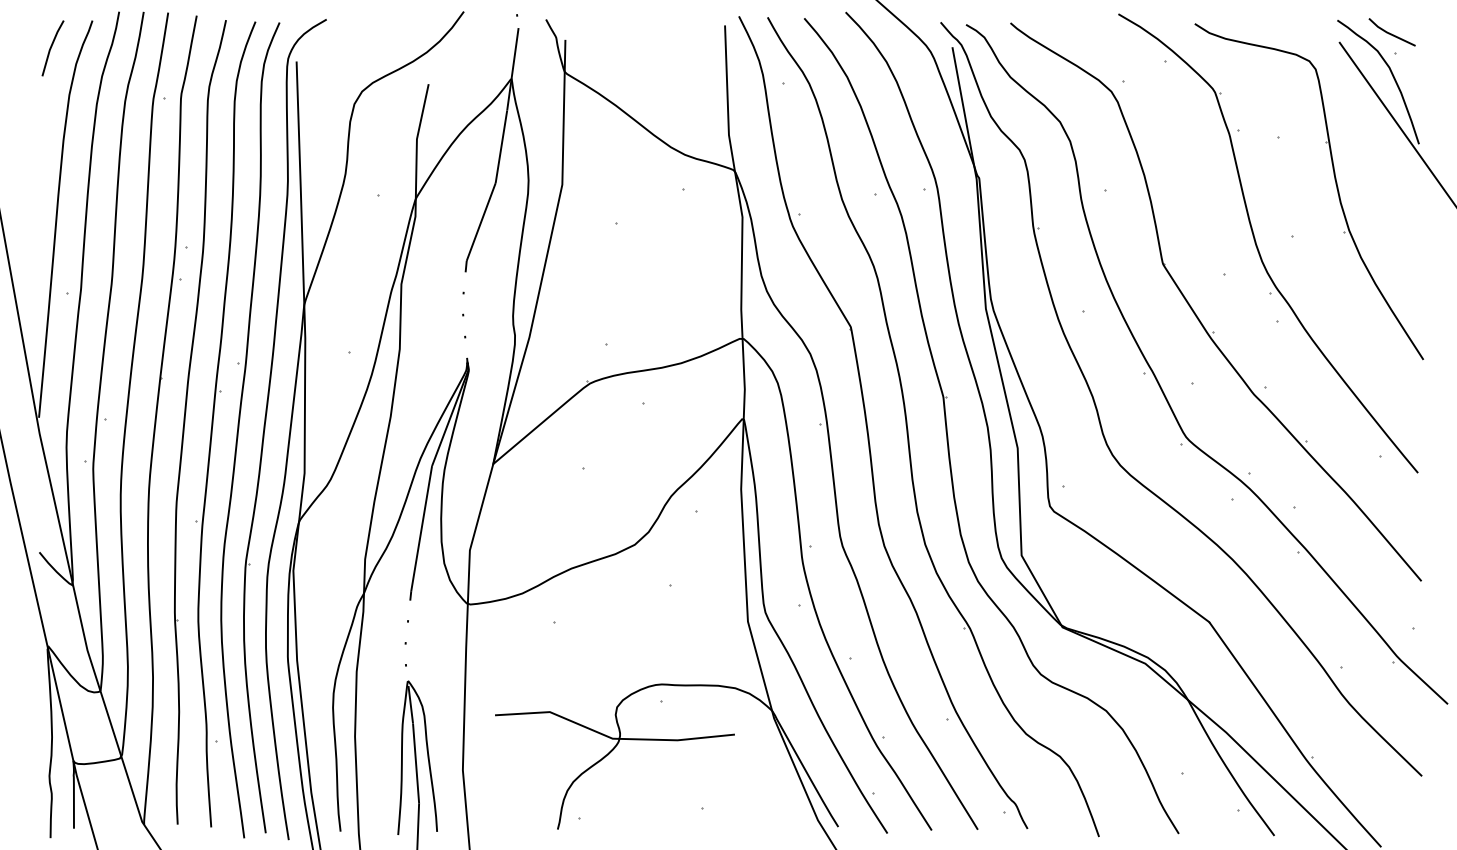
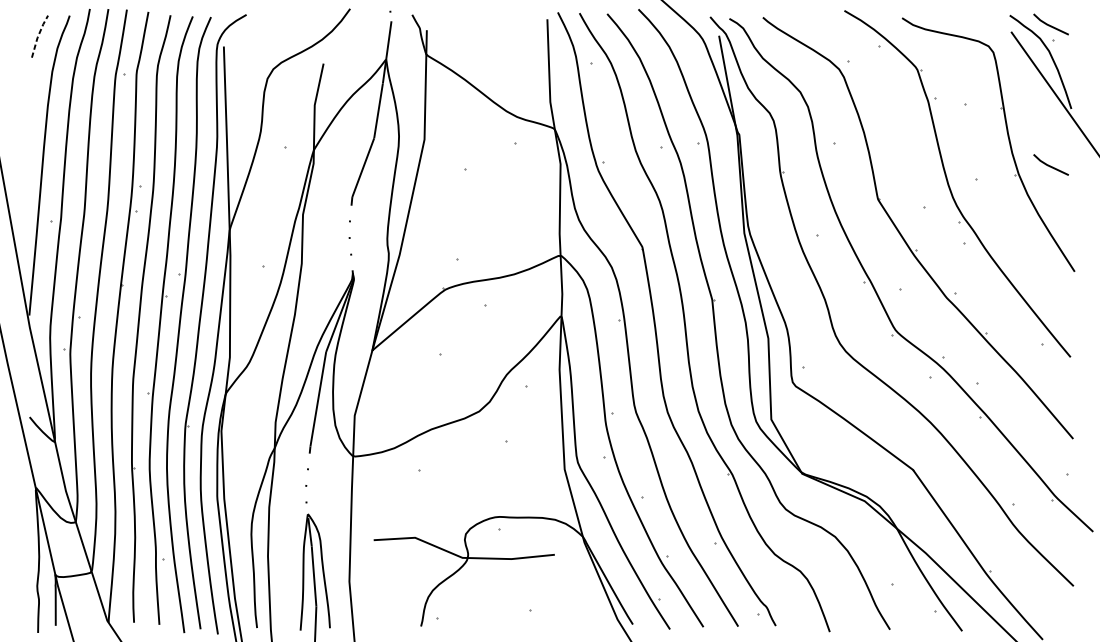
line: (50, 47) -> (38, 35), solid -> dashed
line: (1391, 219) -> (1050, 165), added

